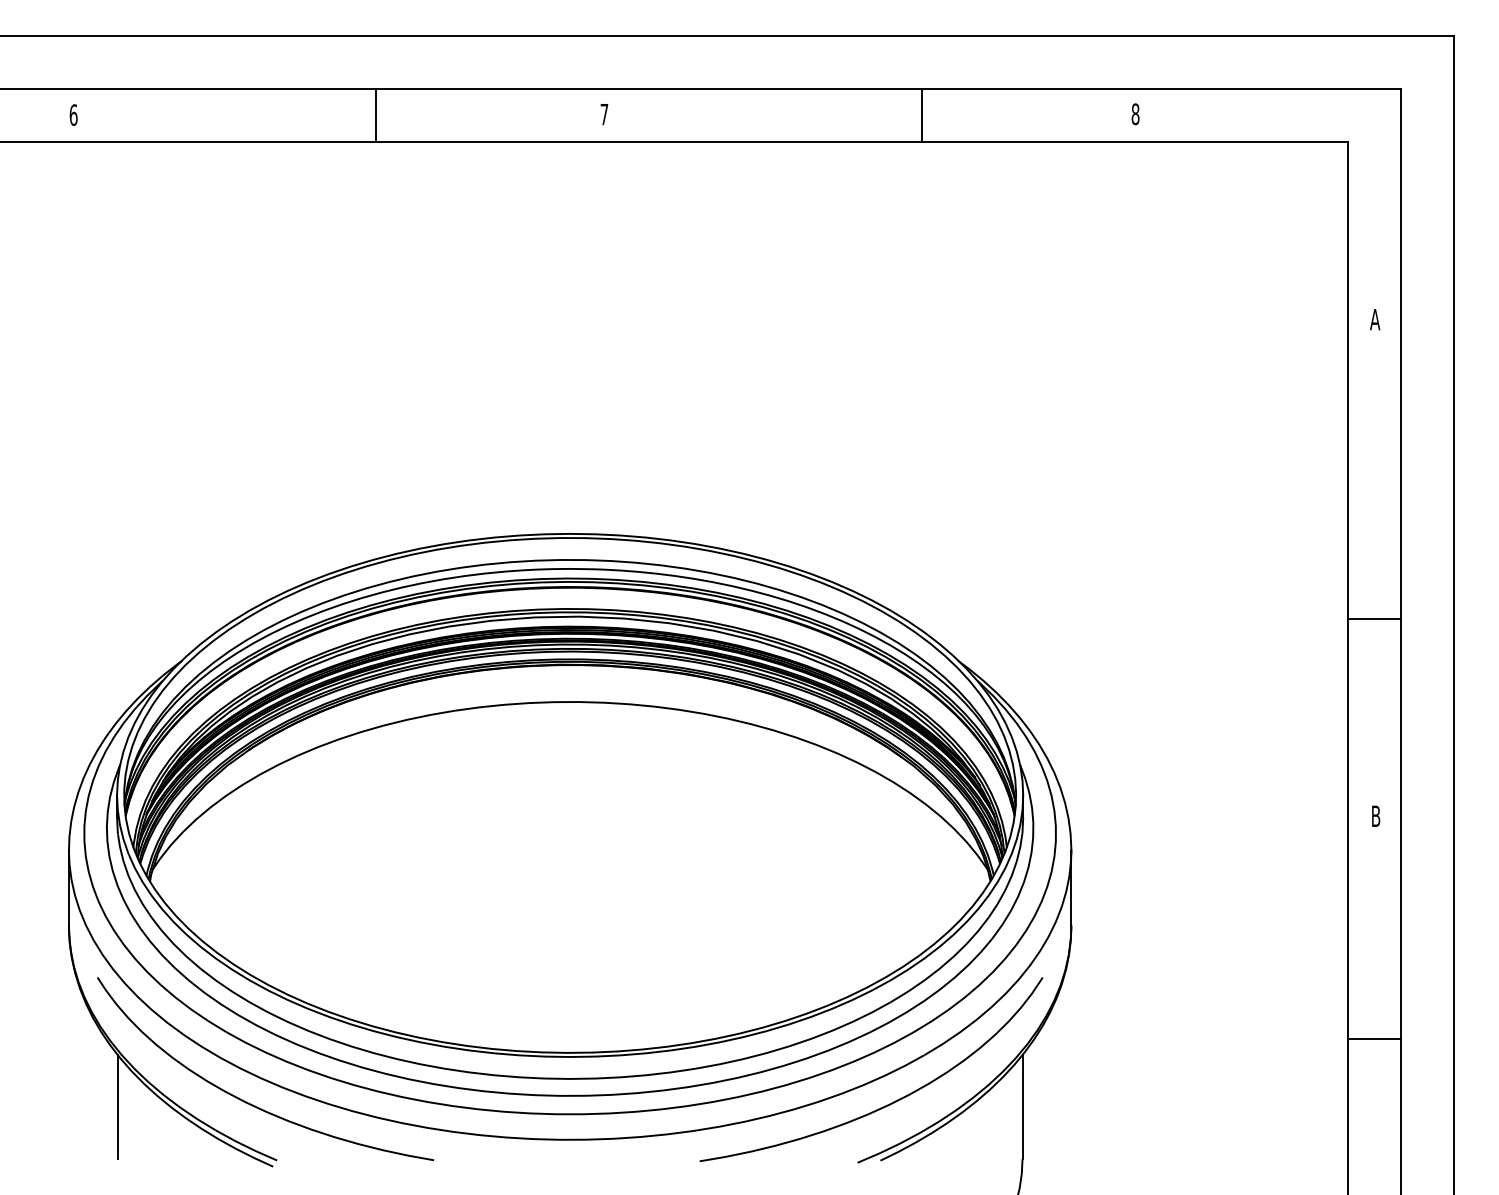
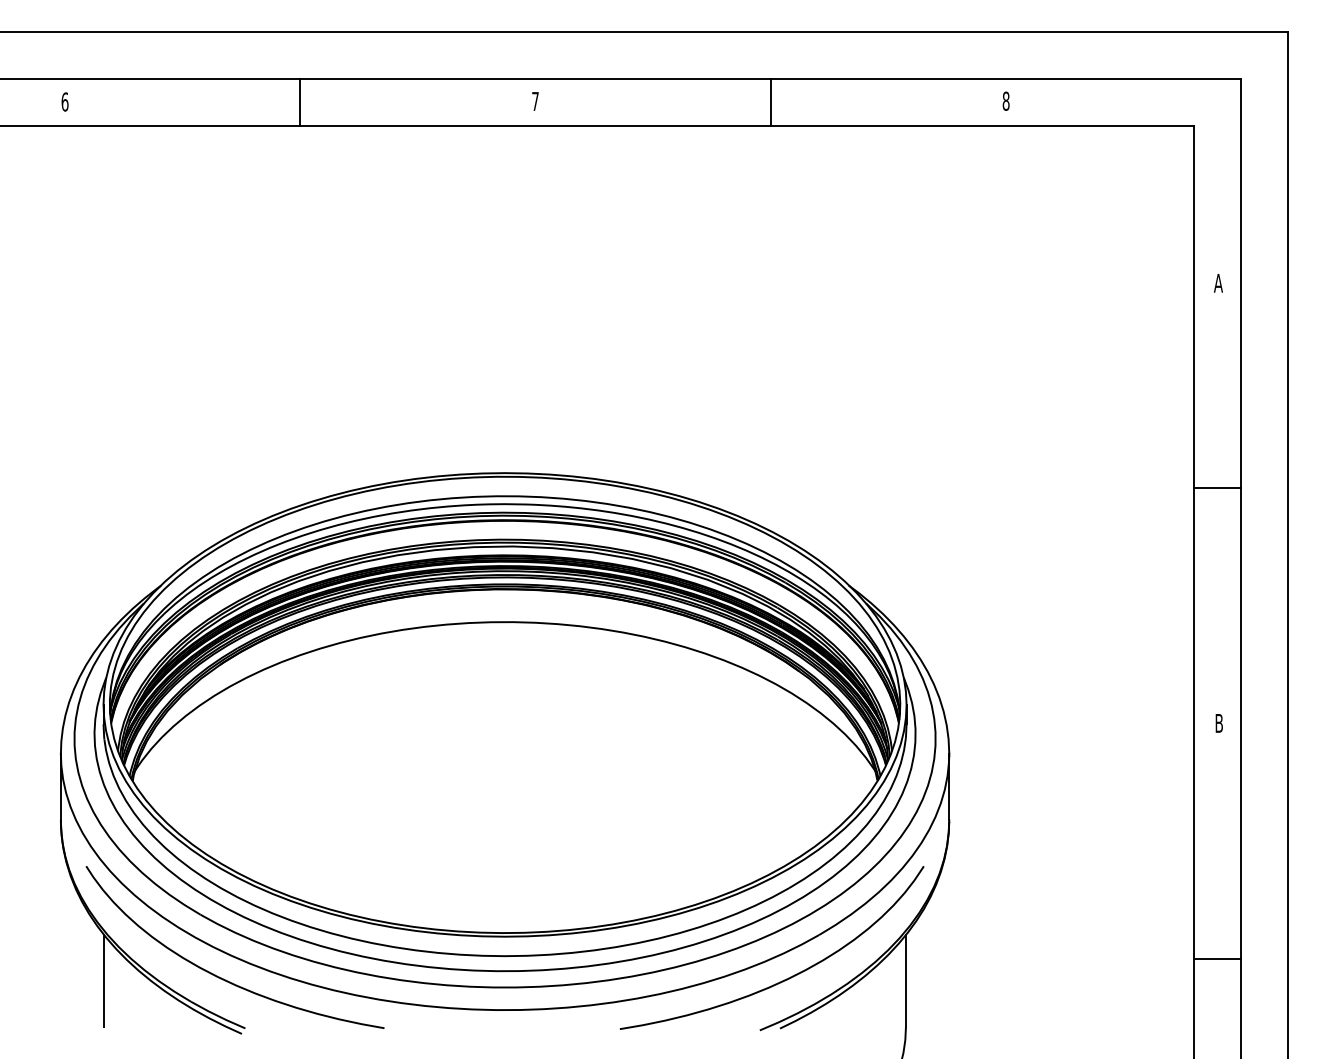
line: (376, 114) -> (300, 101), moved
line: (921, 114) -> (770, 101), moved
line: (1374, 618) -> (1217, 488), moved
line: (1374, 1038) -> (1217, 958), moved

